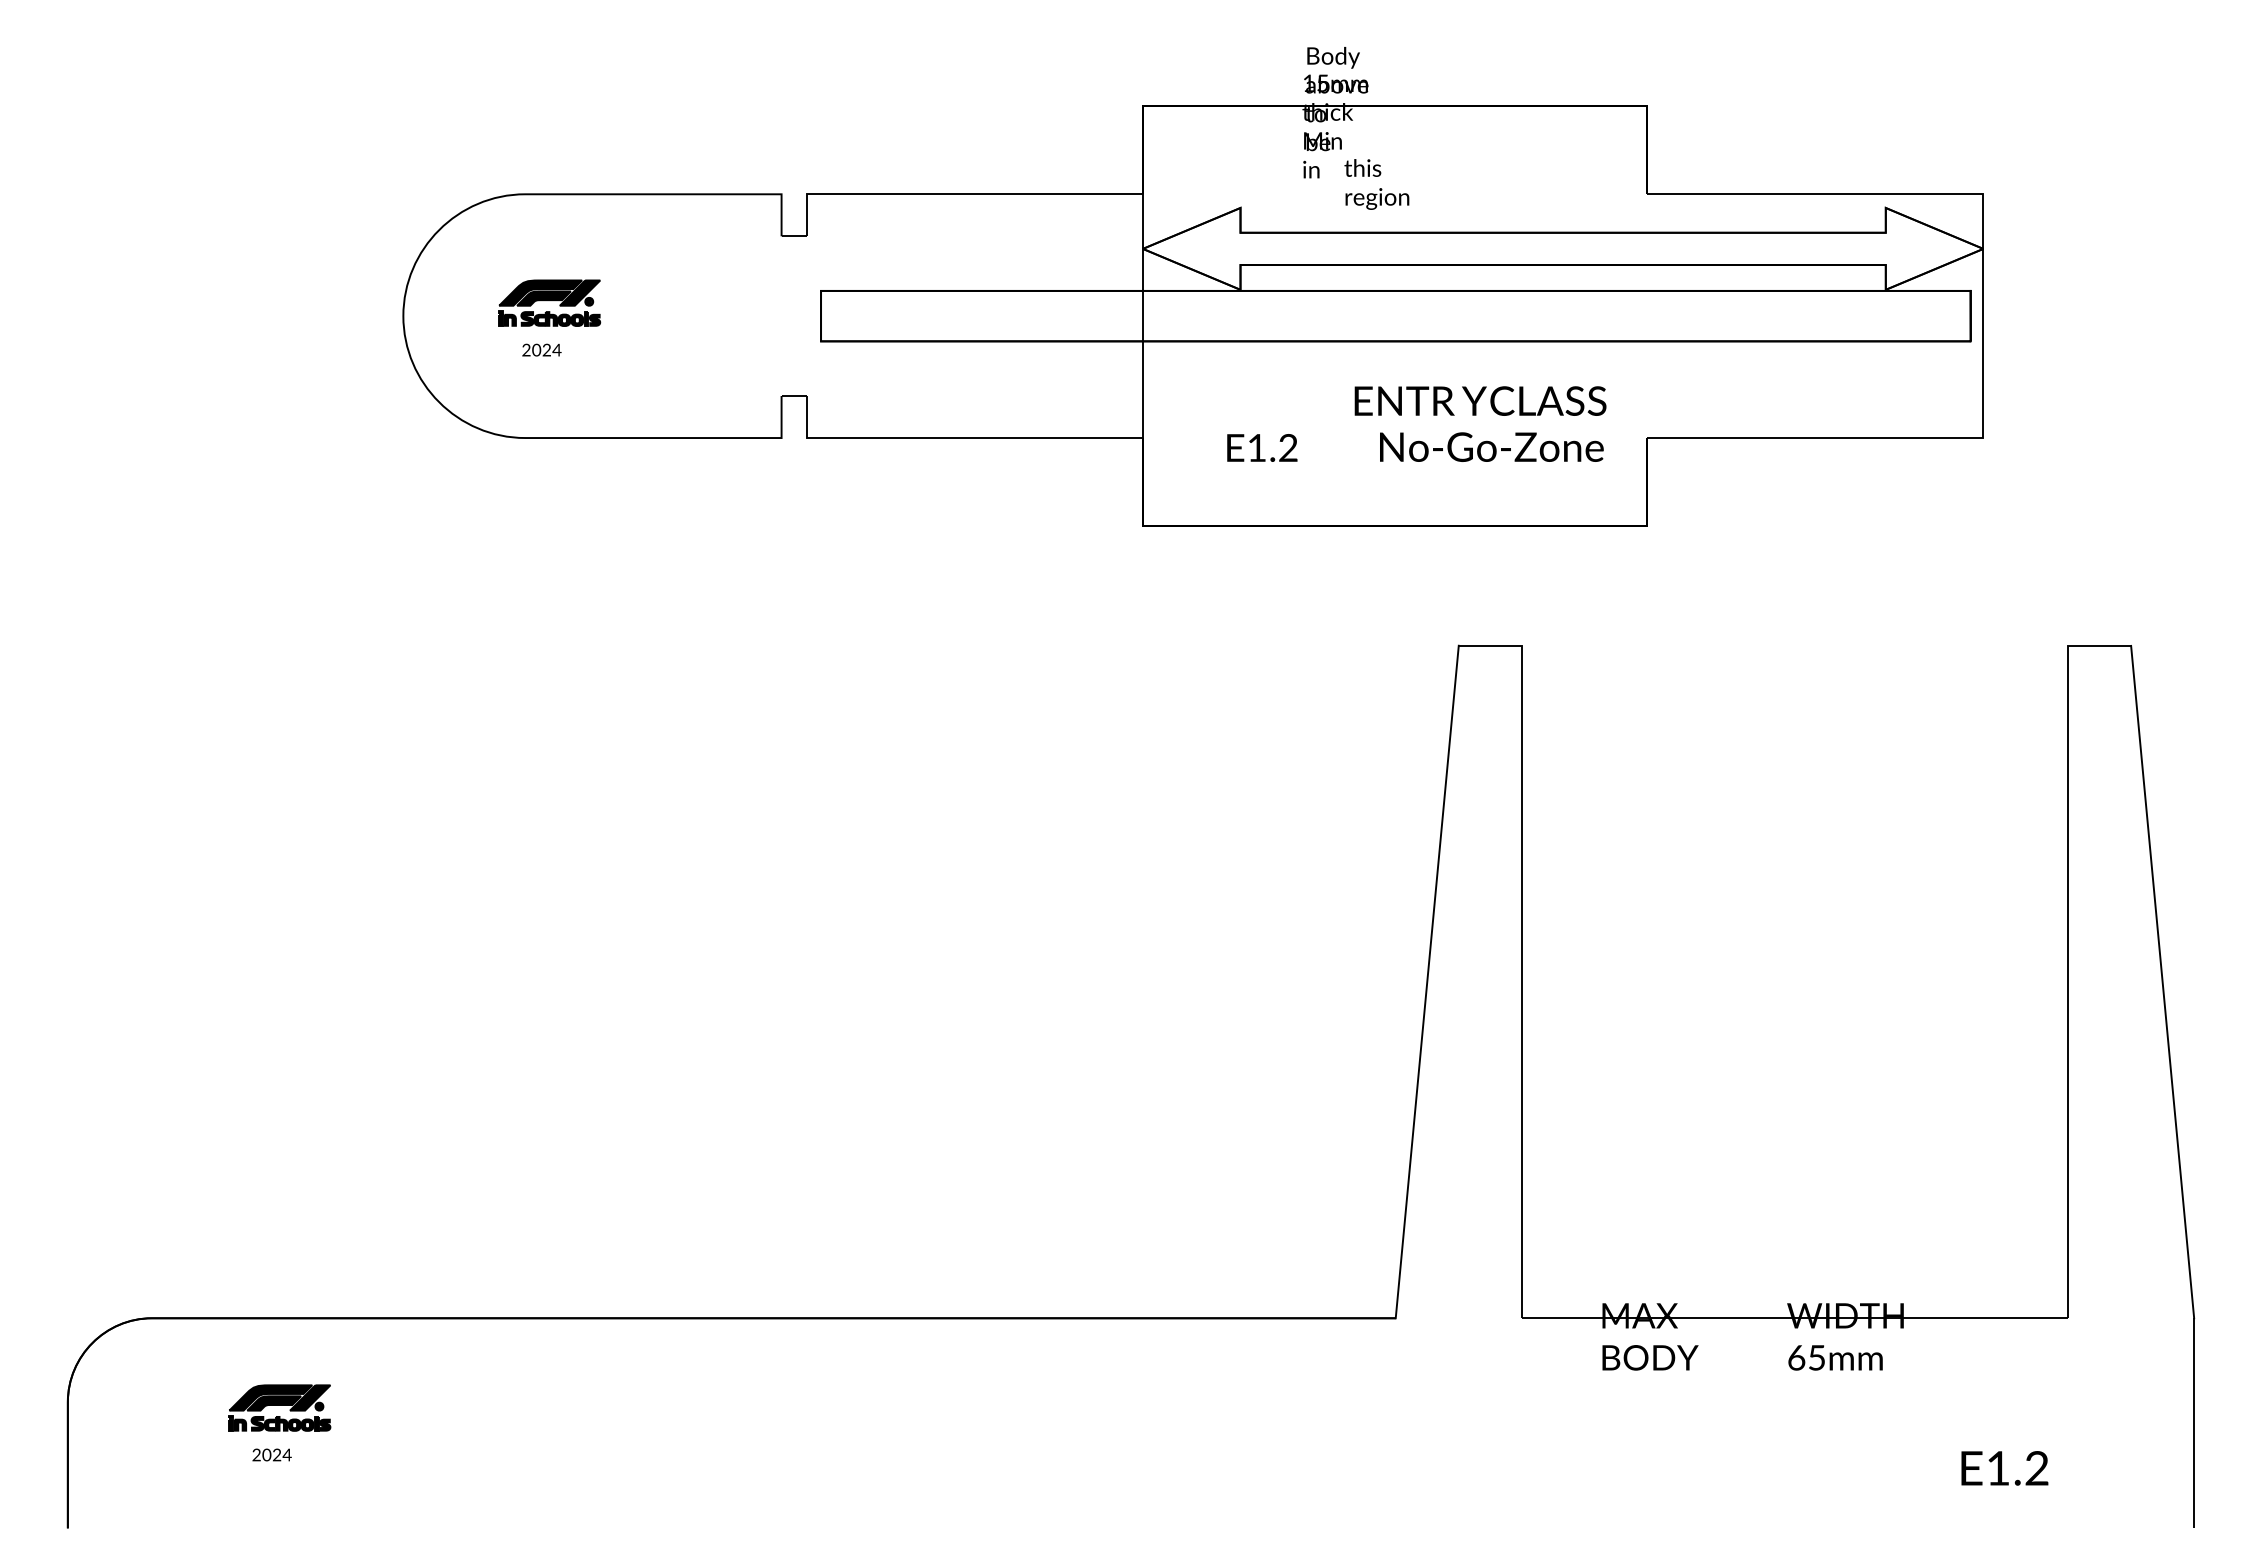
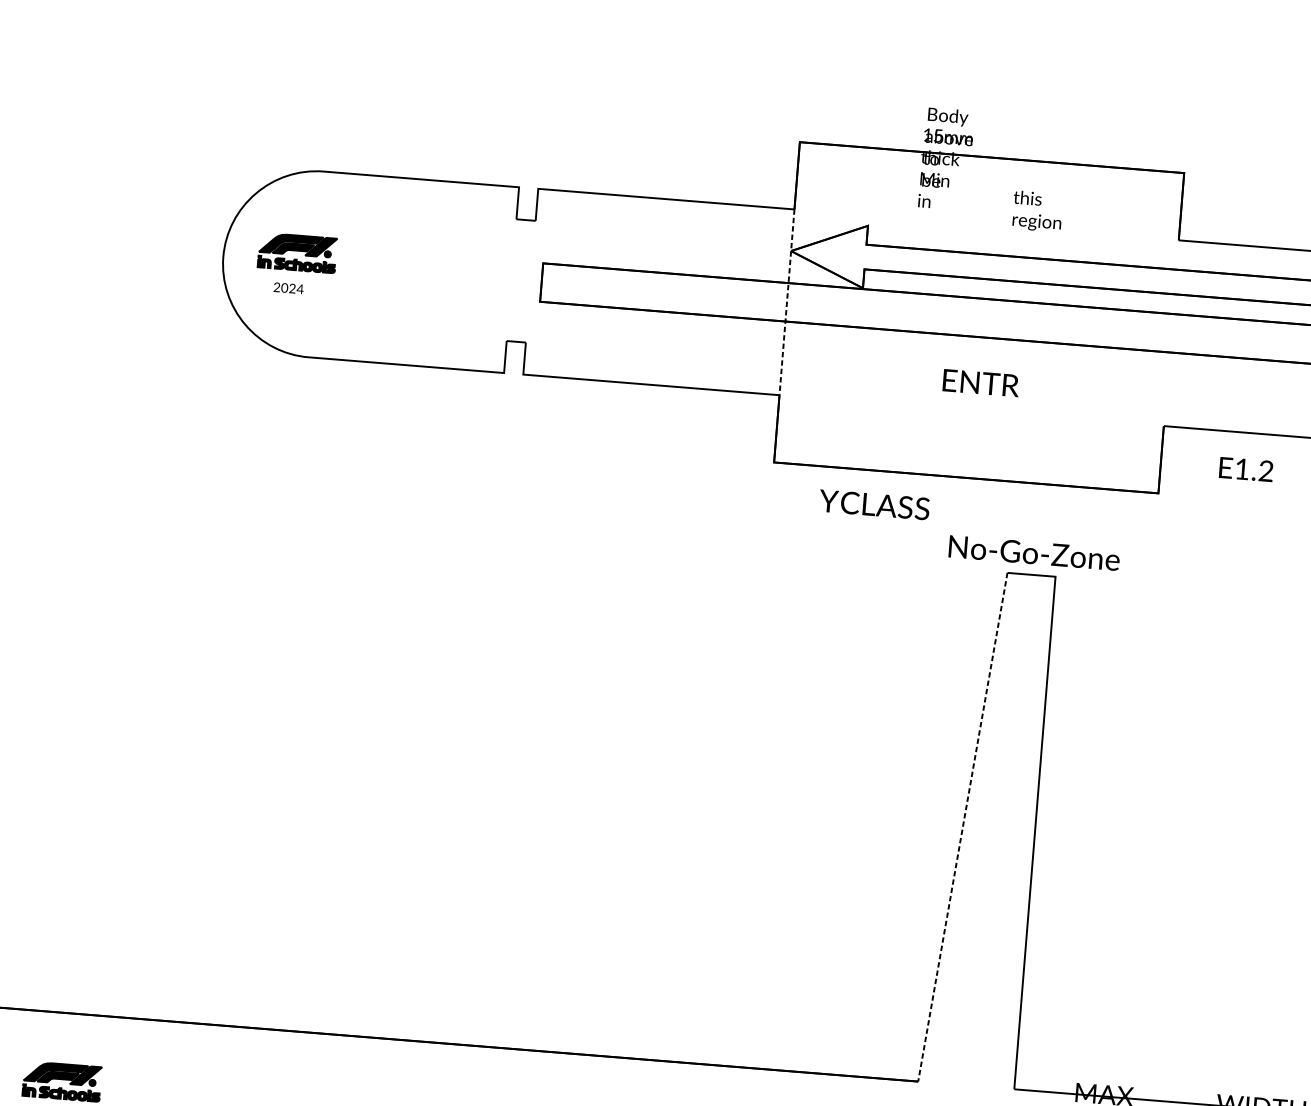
text: (1376, 184) -> (1037, 211), moved
line: (1142, 316) -> (786, 302), solid -> dashed
part: (549, 317) -> (296, 263), moved
text: (1534, 400) -> (874, 504), moved
text: (1491, 446) -> (1034, 552), moved
text: (1262, 447) -> (1246, 469), moved
line: (1427, 982) -> (963, 827), solid -> dashed

